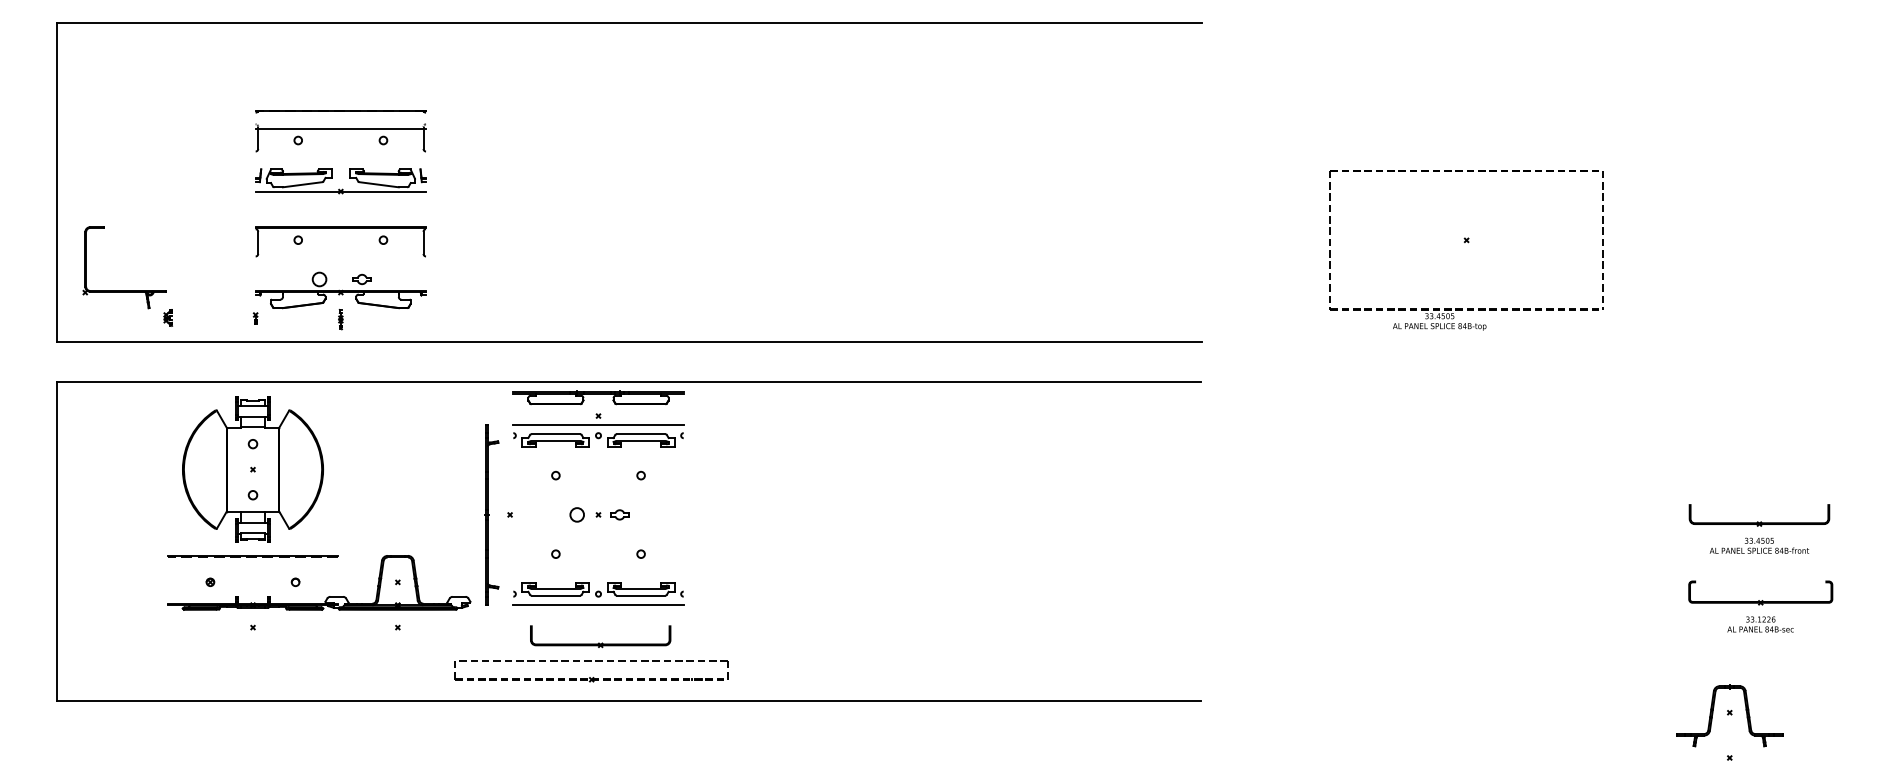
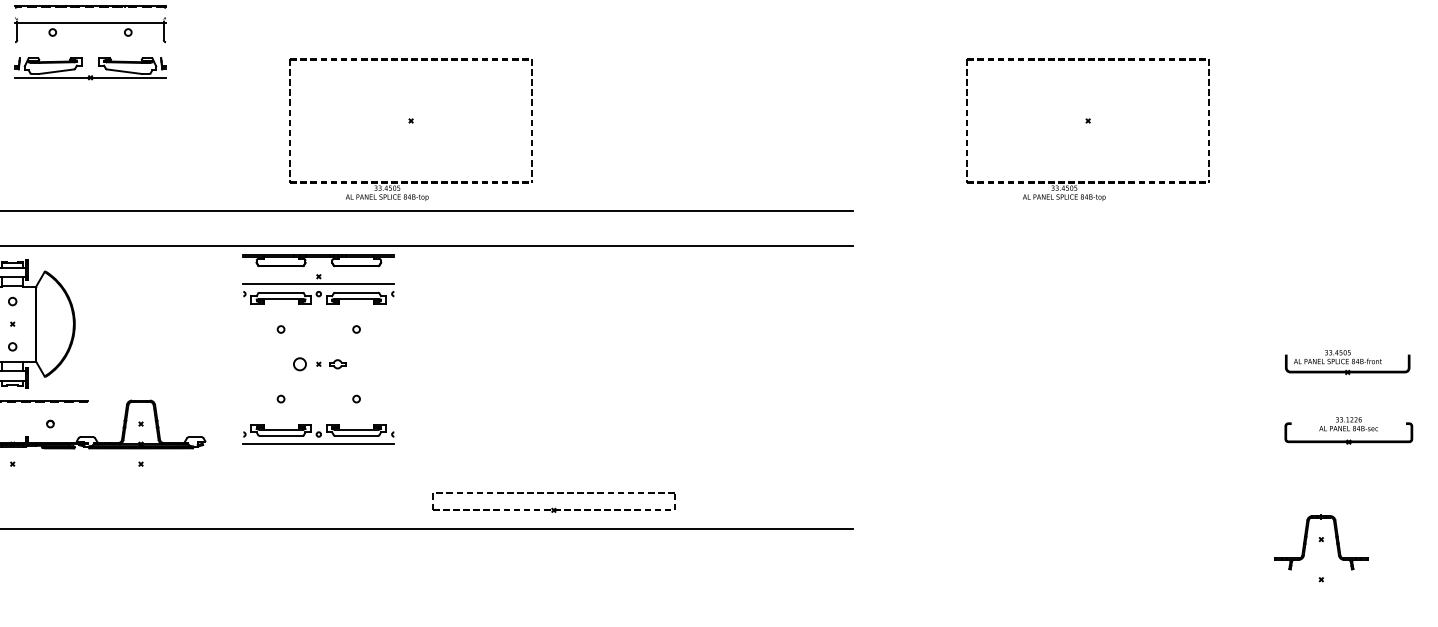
part: (704, 243) -> (412, 123), added
part: (339, 289) -> (89, 164), removed
part: (489, 514) -> (222, 363), removed
text: (1759, 545) -> (1337, 356), moved
text: (1760, 624) -> (1348, 424), moved
part: (599, 642) -> (319, 477), removed
part: (590, 677) -> (552, 508), moved

